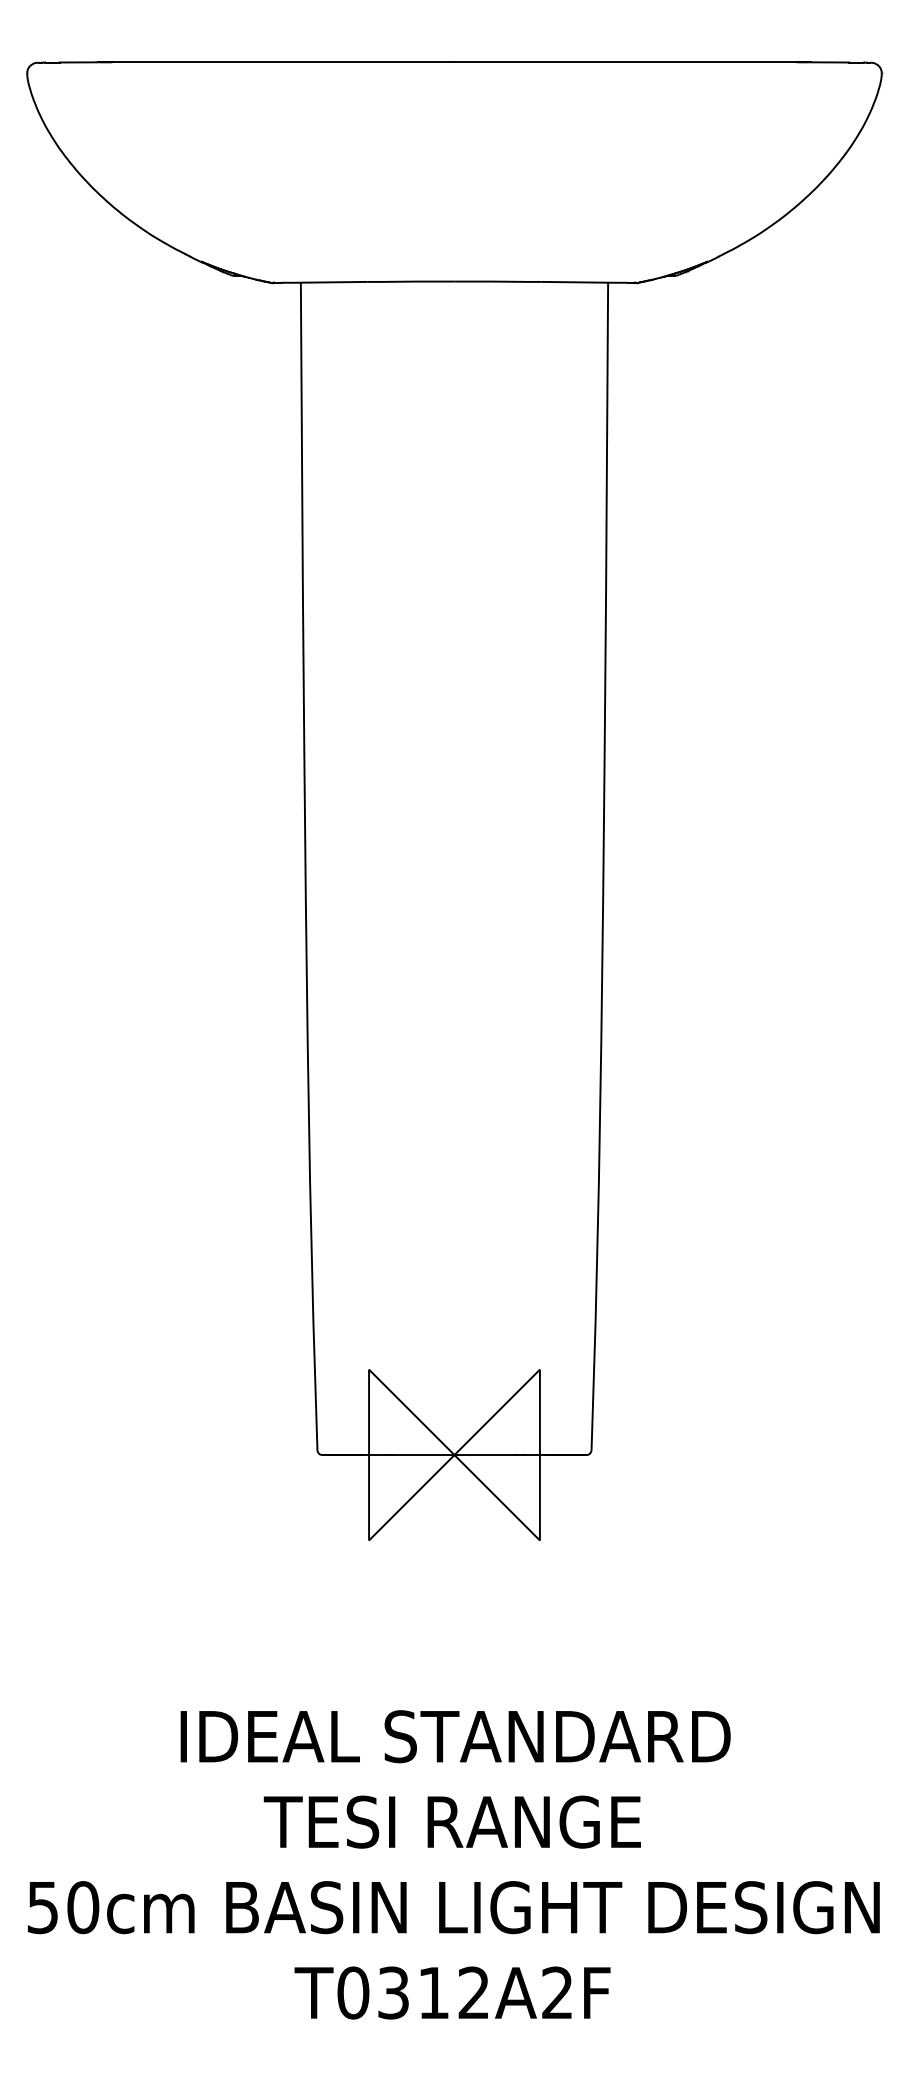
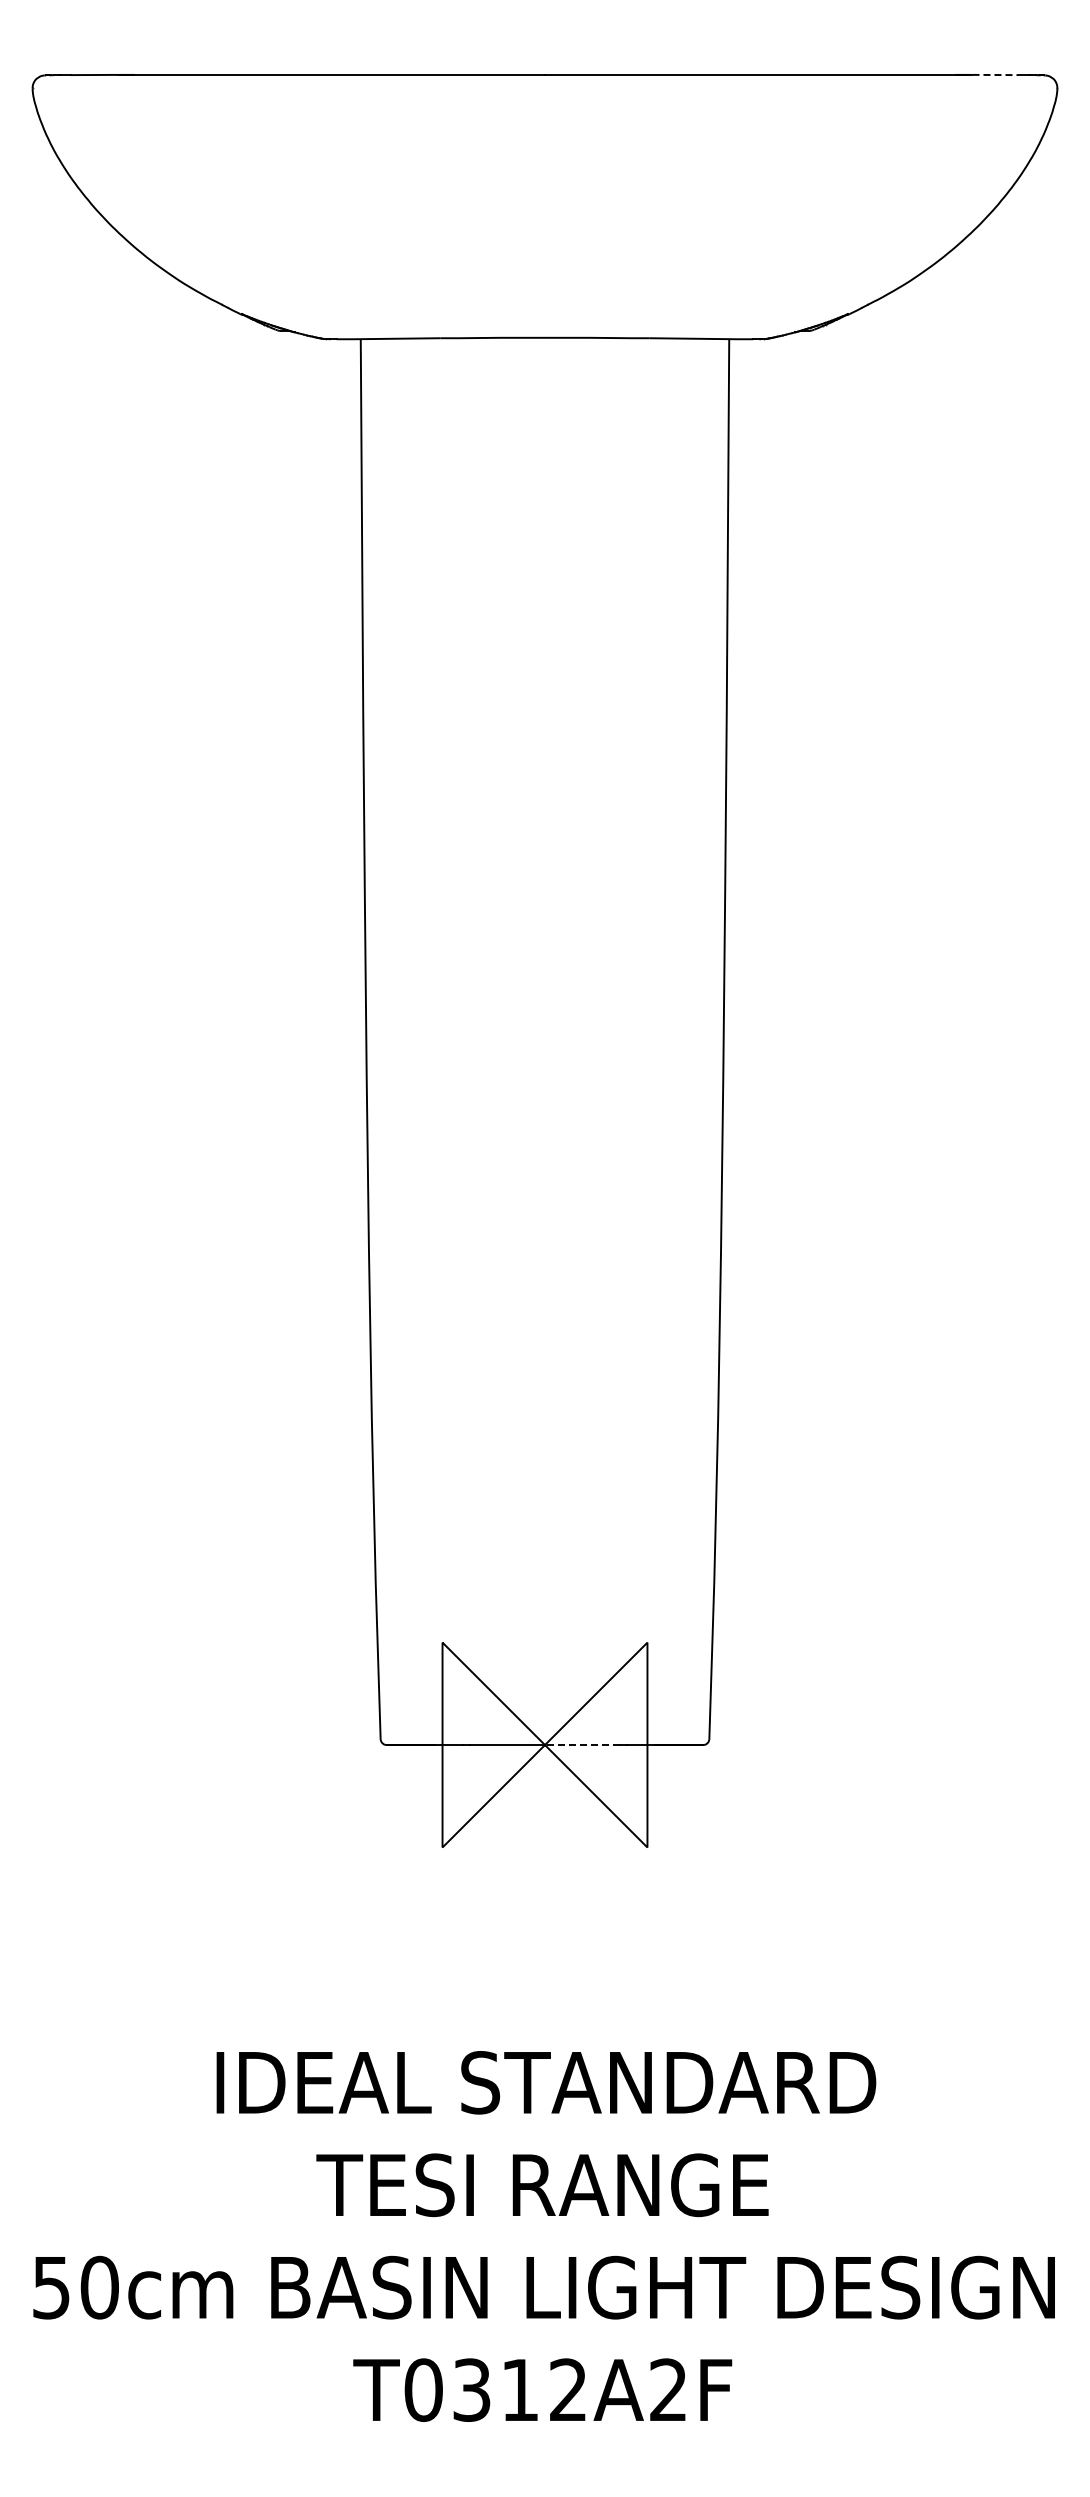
line: (831, 62) -> (996, 75), solid -> dashed
line: (485, 1455) -> (582, 1745), solid -> dashed

